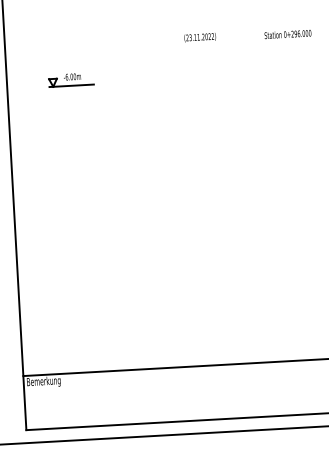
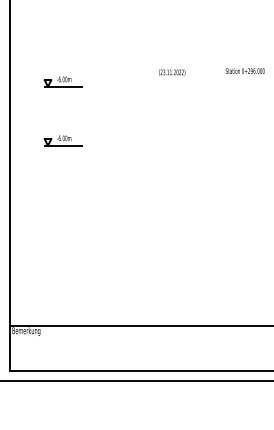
text: (287, 33) -> (244, 70), moved
text: (200, 37) -> (172, 72), moved
part: (74, 150) -> (62, 140), added

